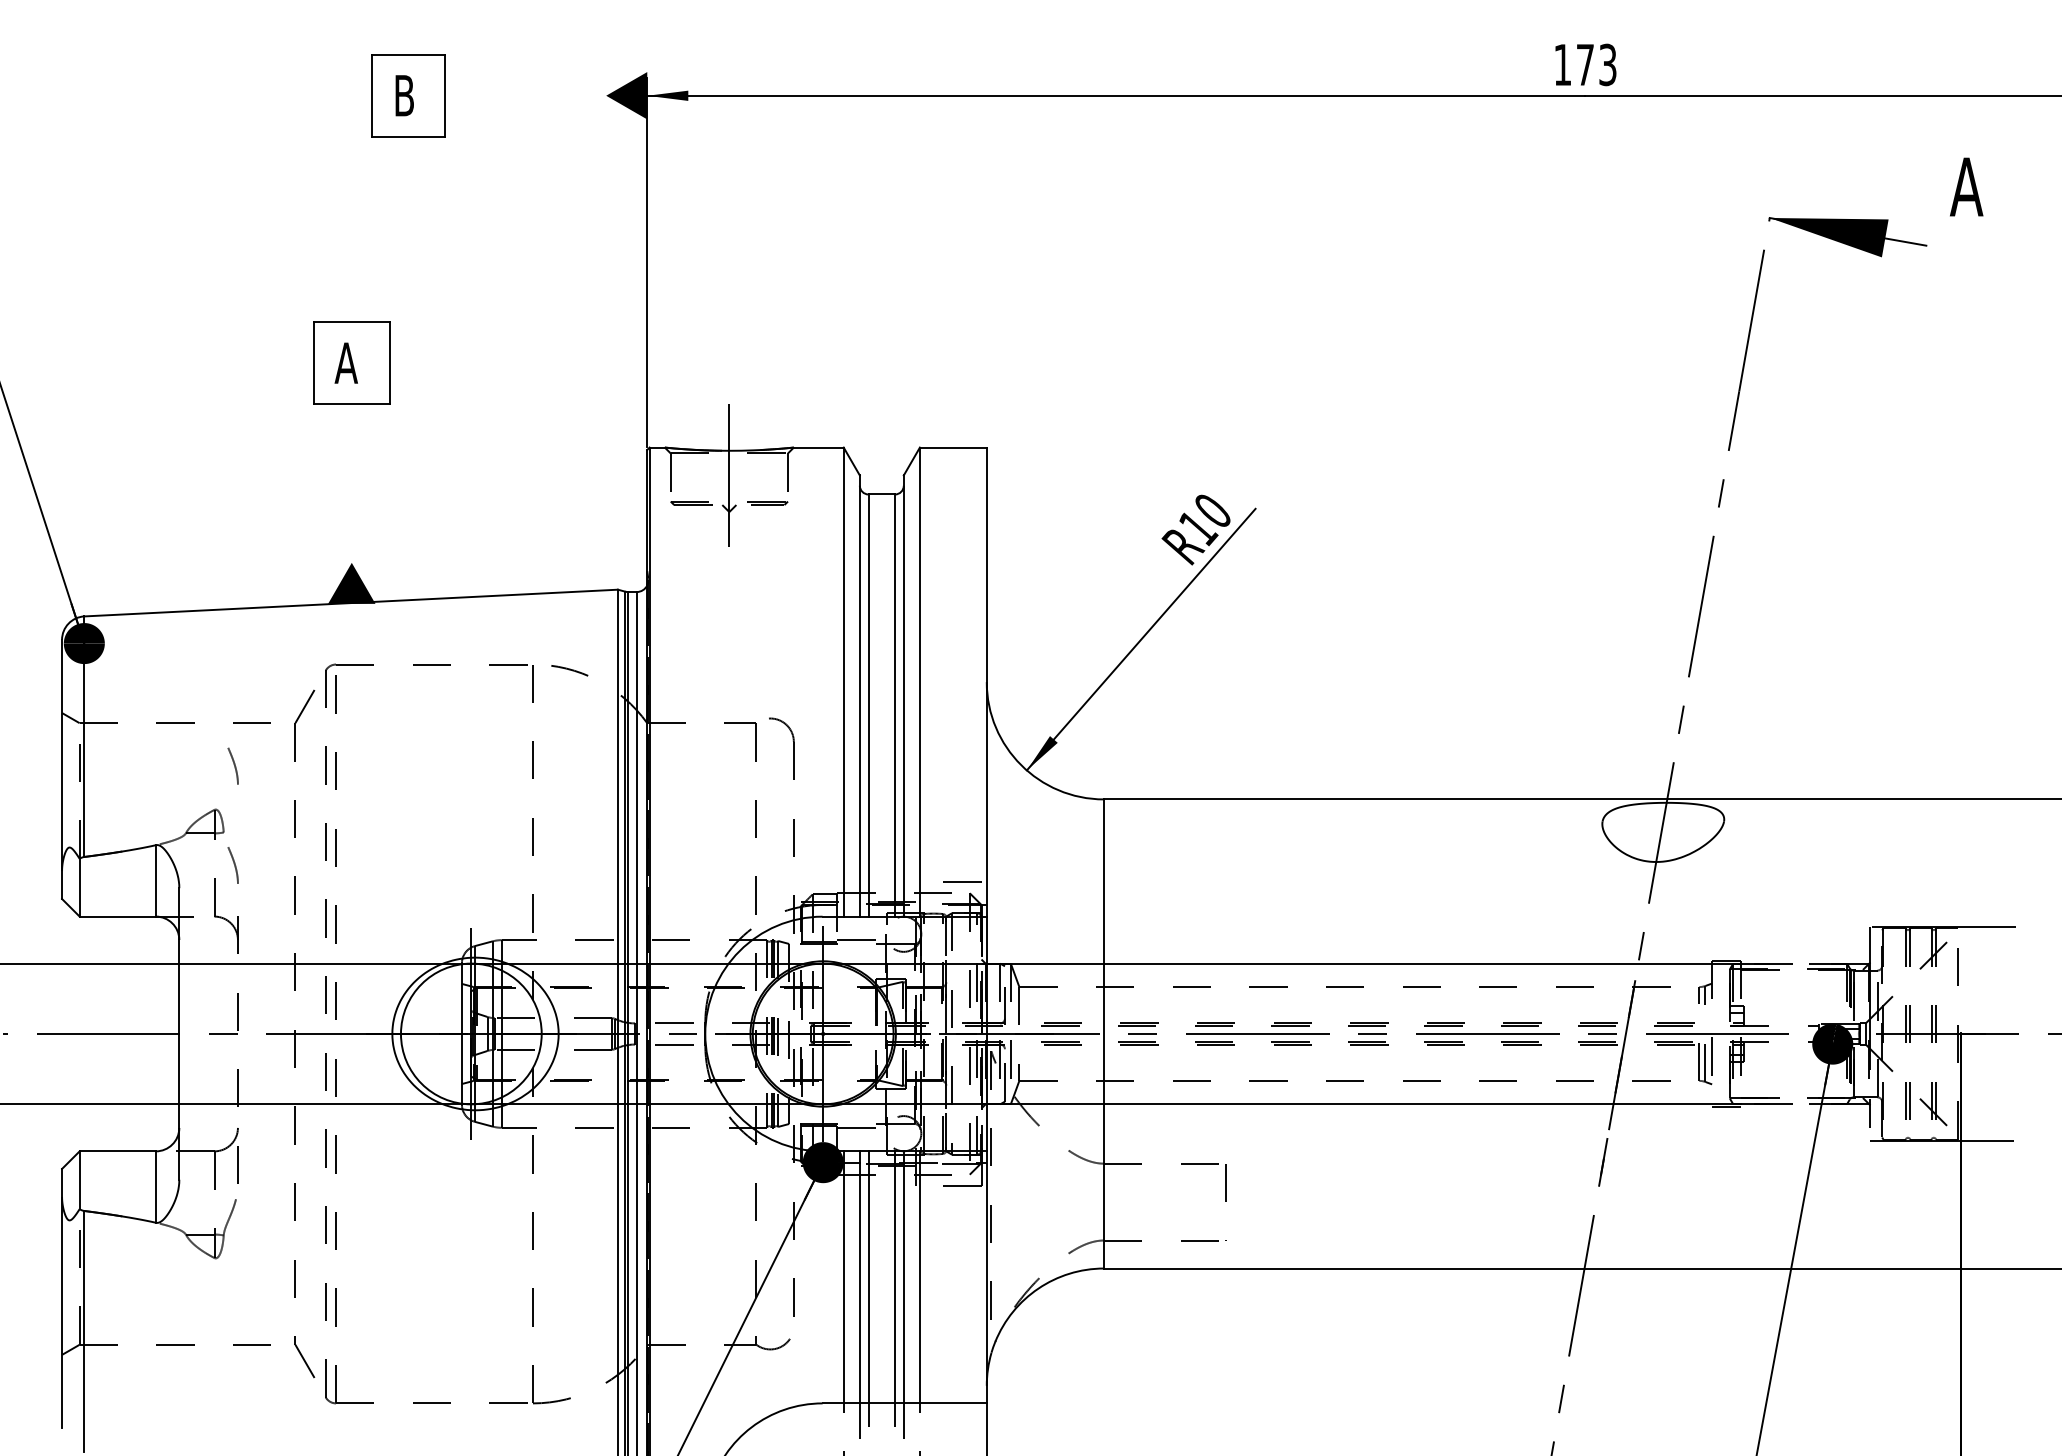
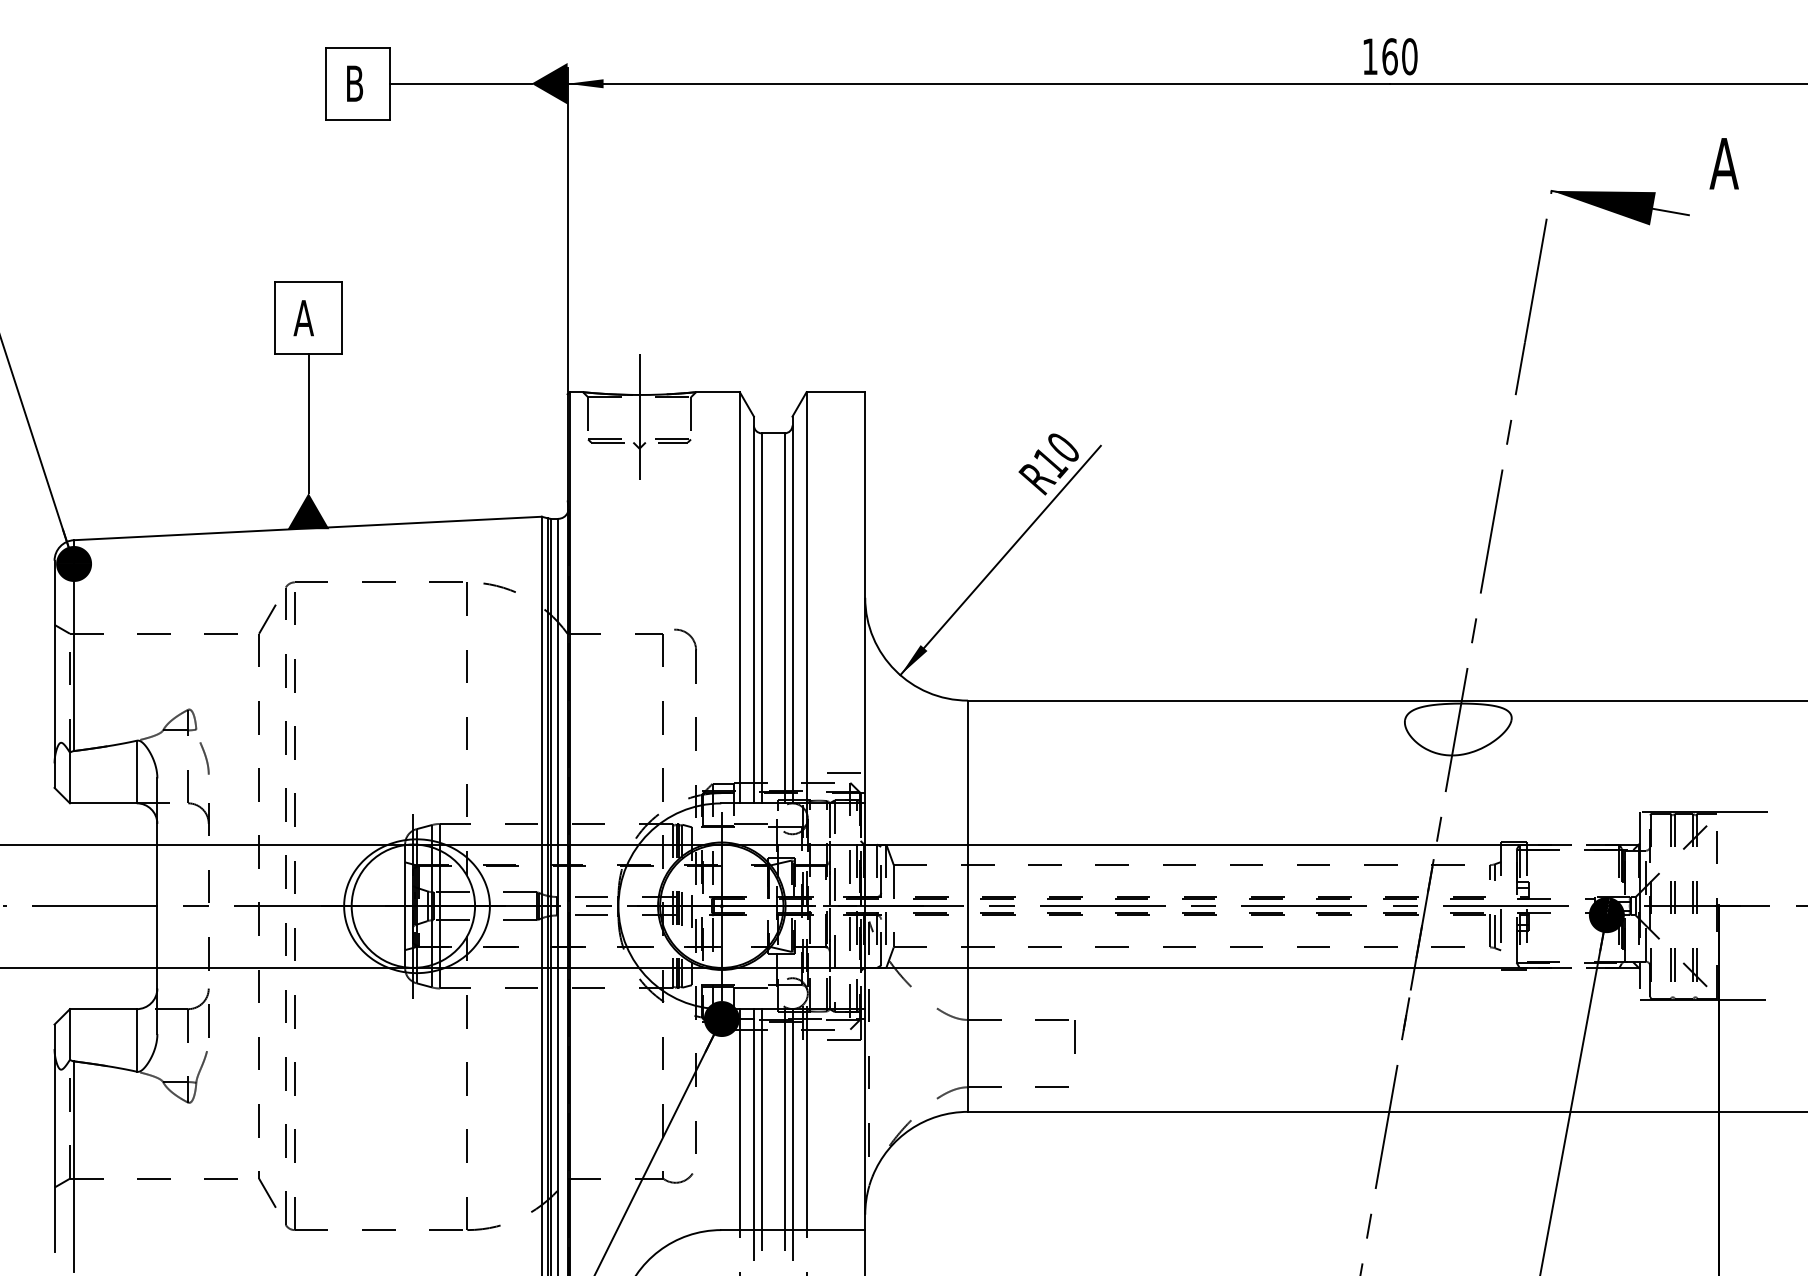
text: (1596, 64) -> (1399, 56), 173 -> 160
line: (525, 95) -> (460, 83), added
line: (351, 483) -> (308, 423), added
curve: (234, 766) -> (205, 671), removed

